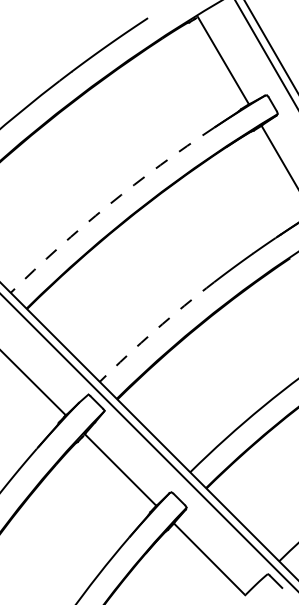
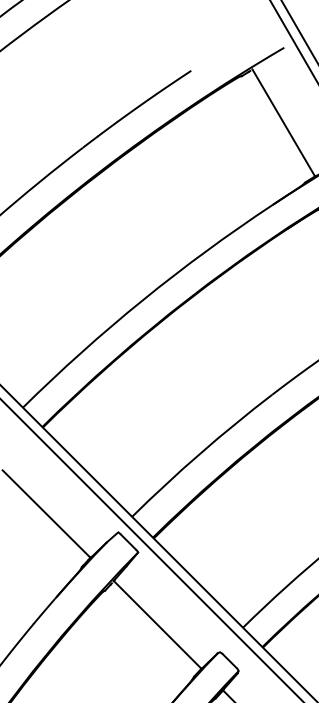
arc: (108, 205) -> (142, 300), dashed -> solid
arc: (155, 330) -> (200, 453), dashed -> solid

